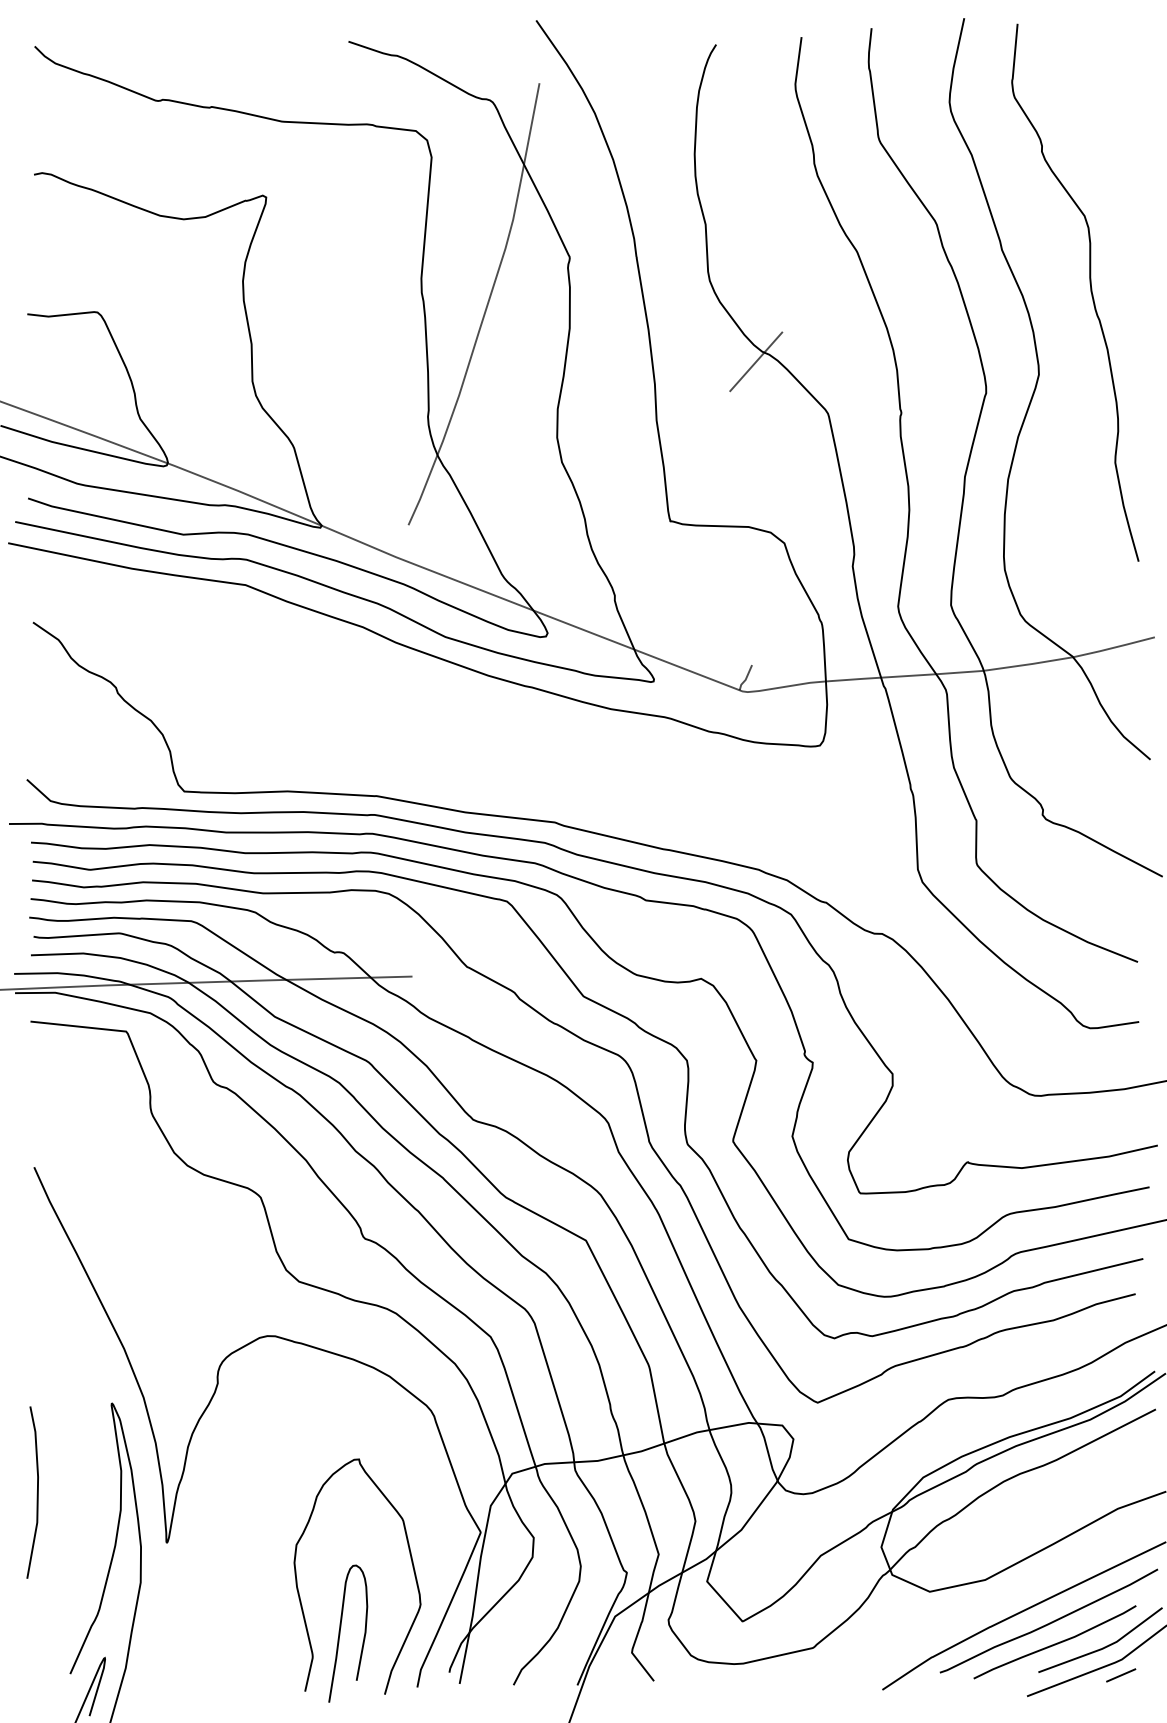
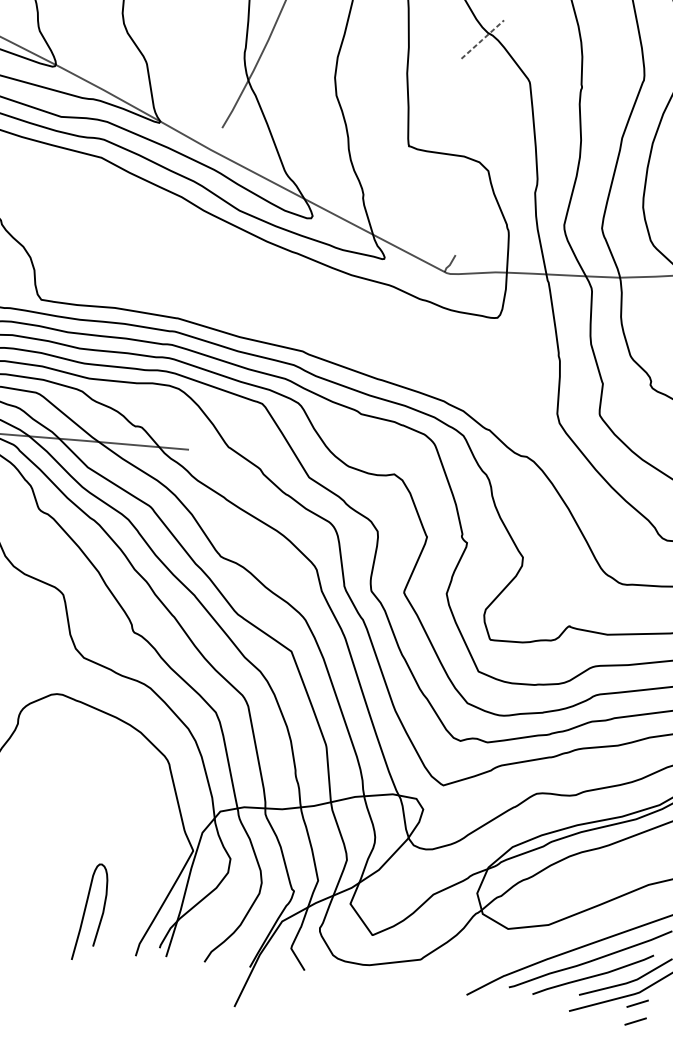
line: (755, 362) -> (482, 40), solid -> dashed
curve: (411, 1563) -> (141, 867), removed
line: (1121, 1700) -> (635, 1021), added

